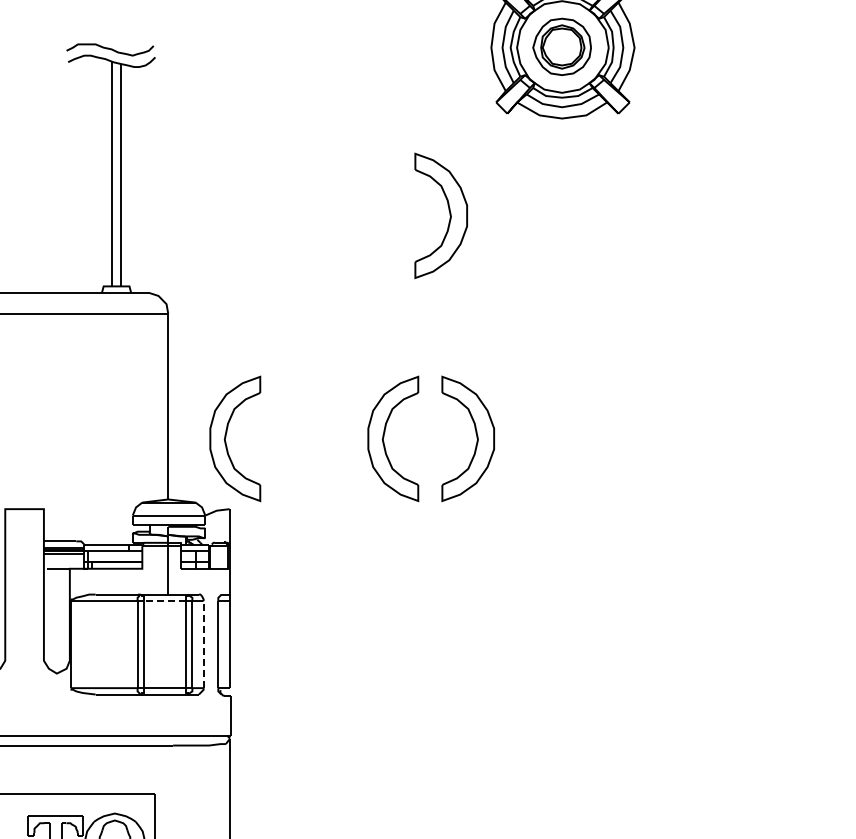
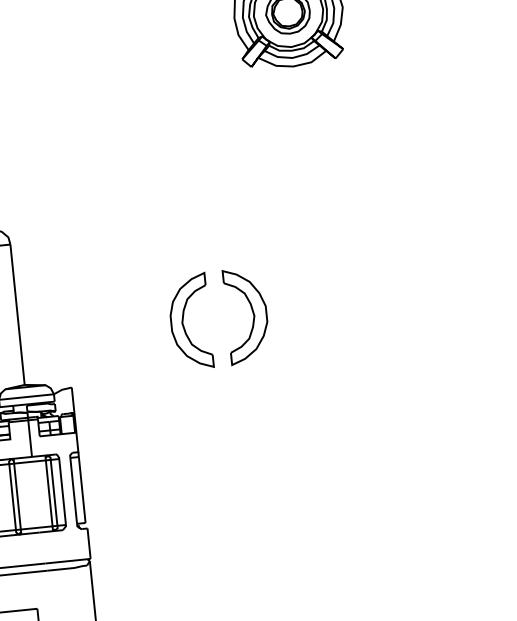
part: (449, 215) -> (215, 148), removed
part: (226, 437) -> (63, 333), removed
line: (164, 601) -> (29, 462), dashed -> solid
line: (203, 644) -> (62, 491), dashed -> solid

